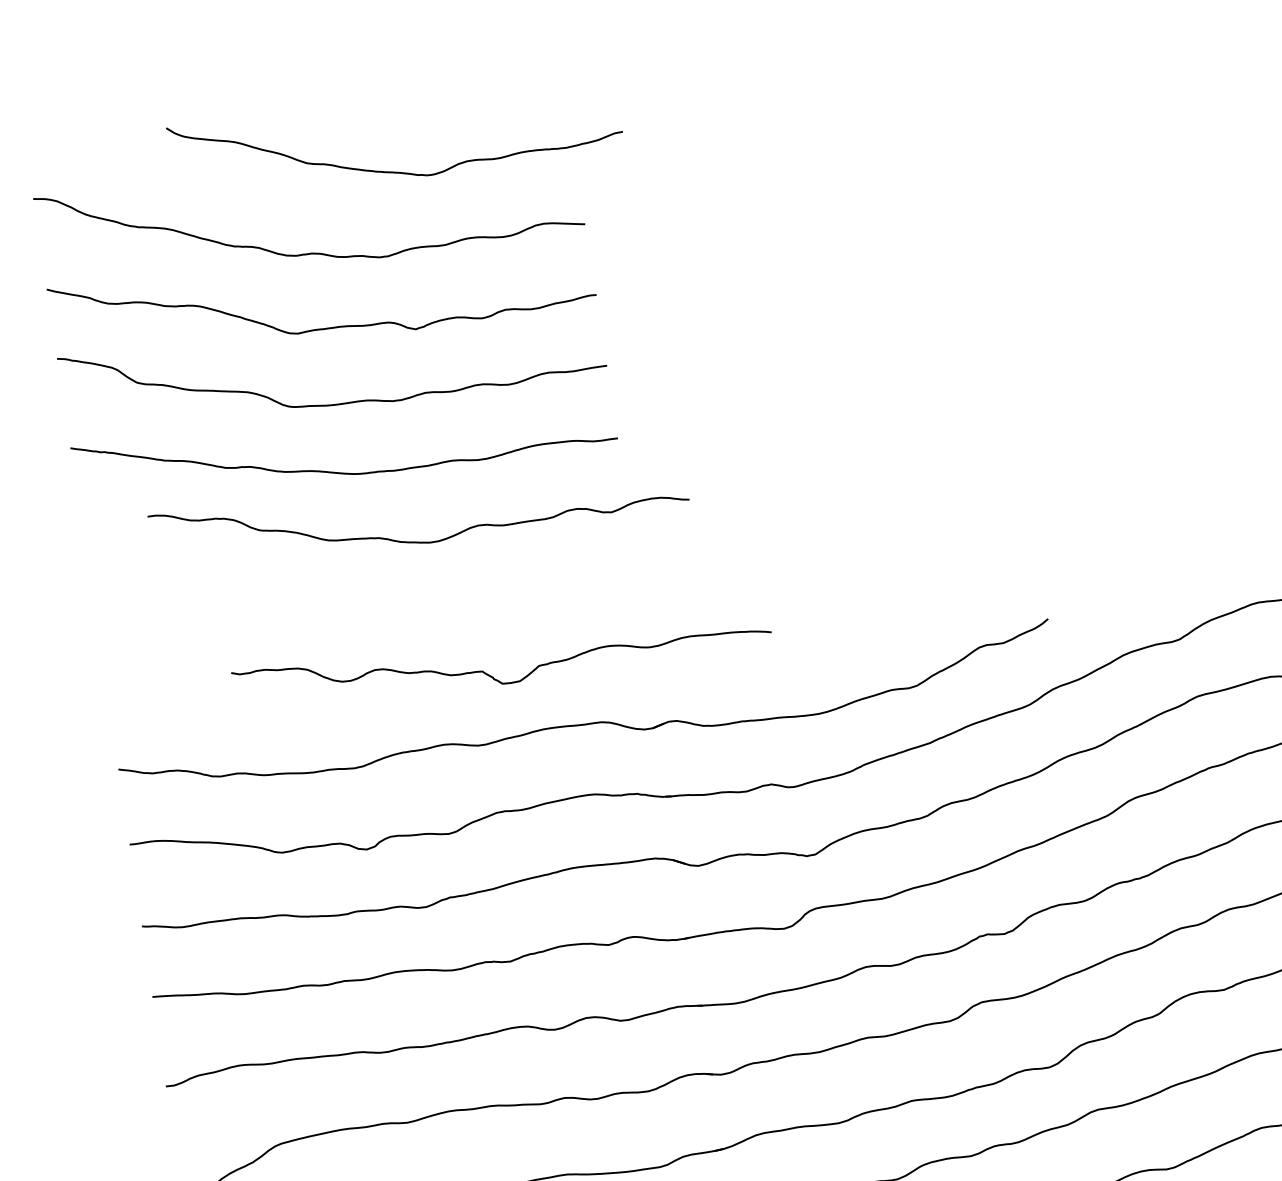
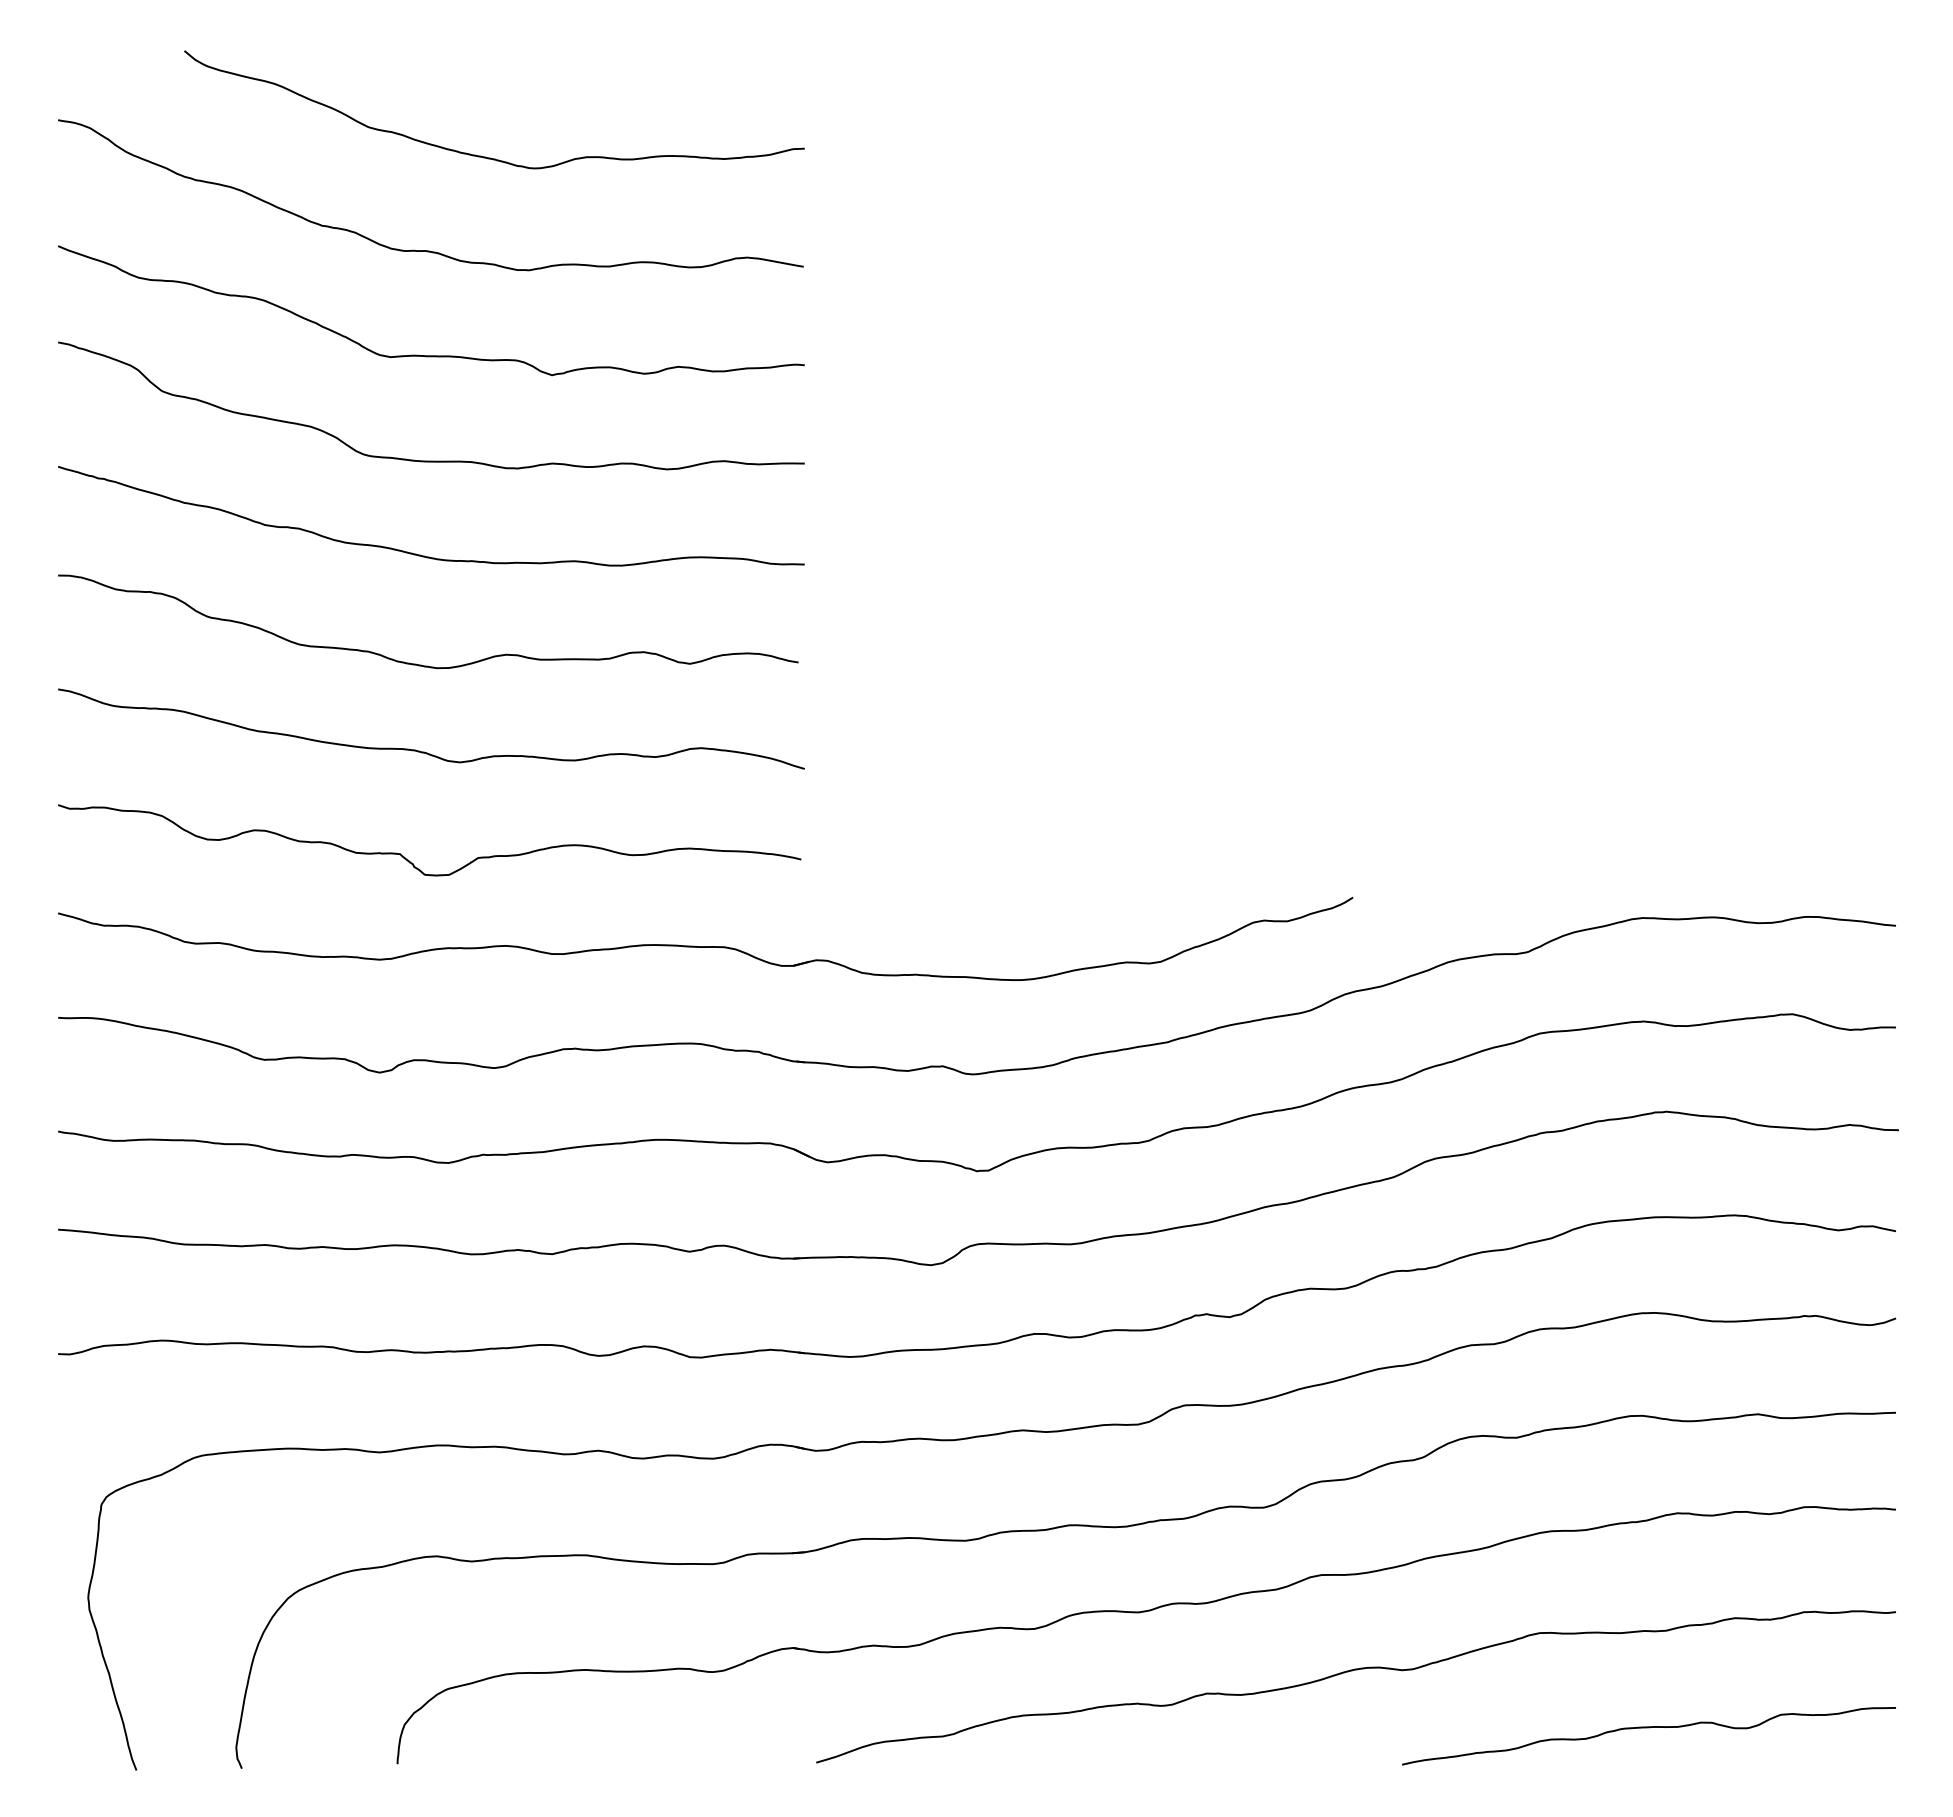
curve: (391, 171) -> (481, 155), moved
curve: (418, 541) -> (421, 664), moved
curve: (364, 613) -> (424, 751), added
curve: (492, 676) -> (412, 862), moved

